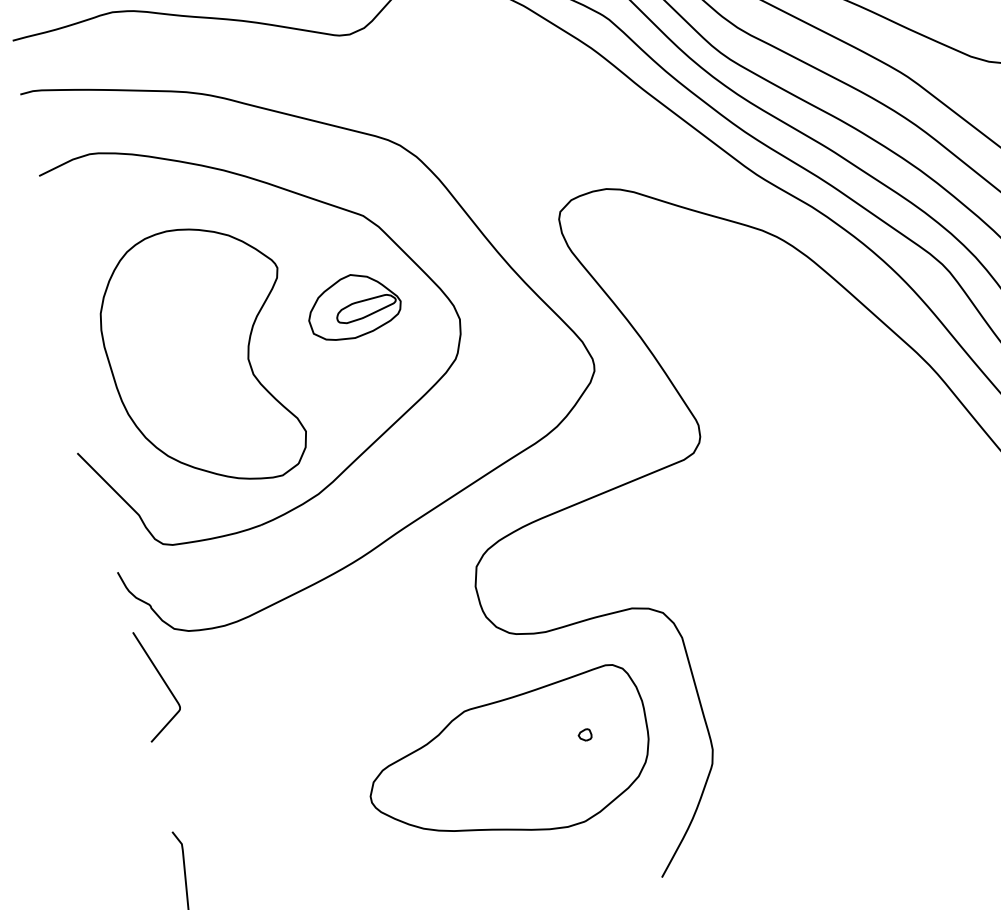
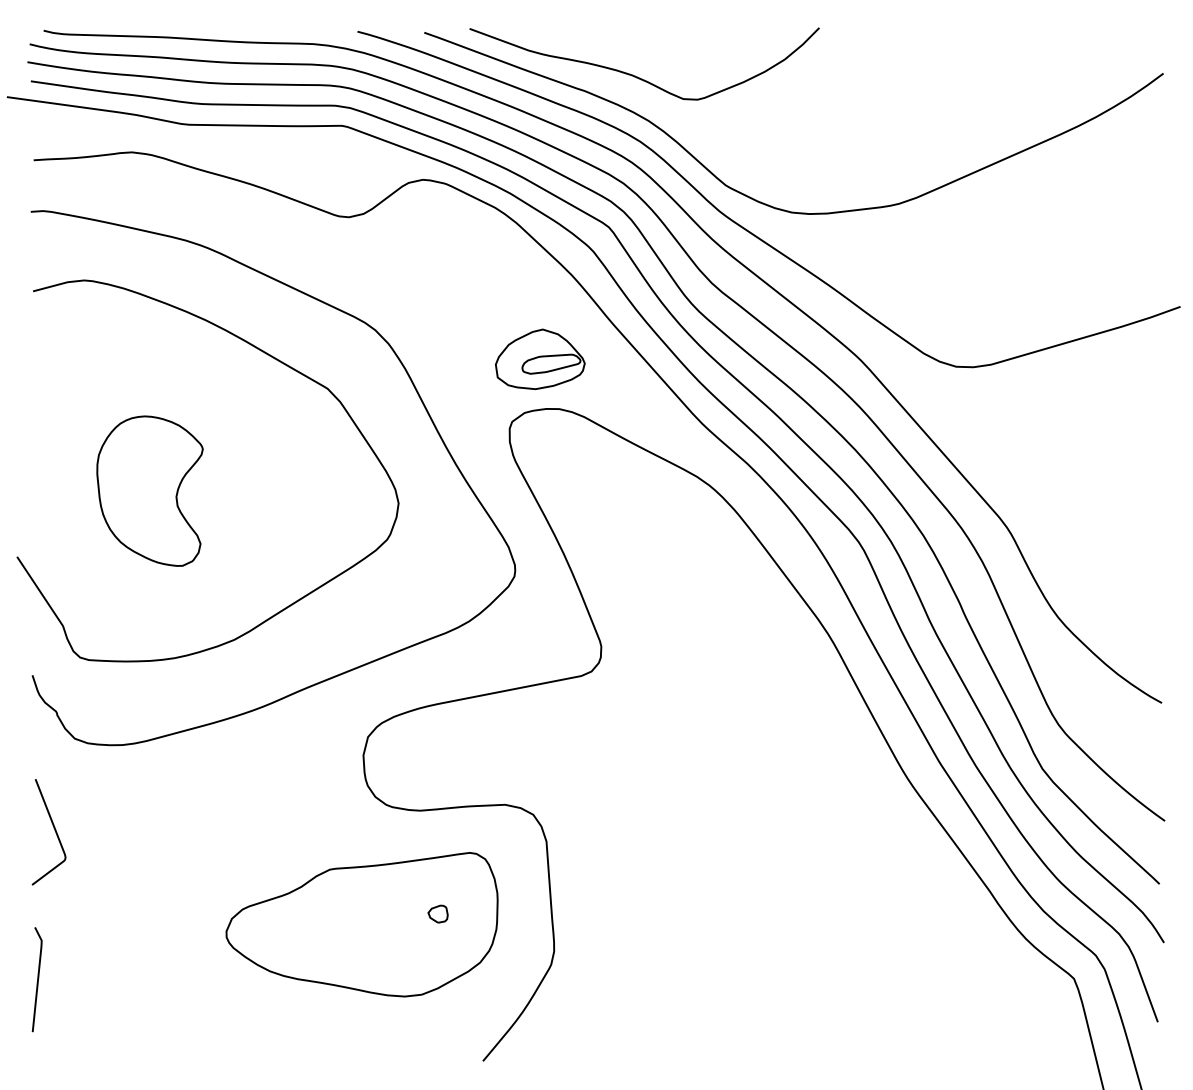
part: (354, 306) -> (540, 359), moved
part: (200, 357) -> (149, 490), size x0.6
curve: (163, 681) -> (54, 830), moved
part: (584, 735) -> (437, 914), size x1.6

